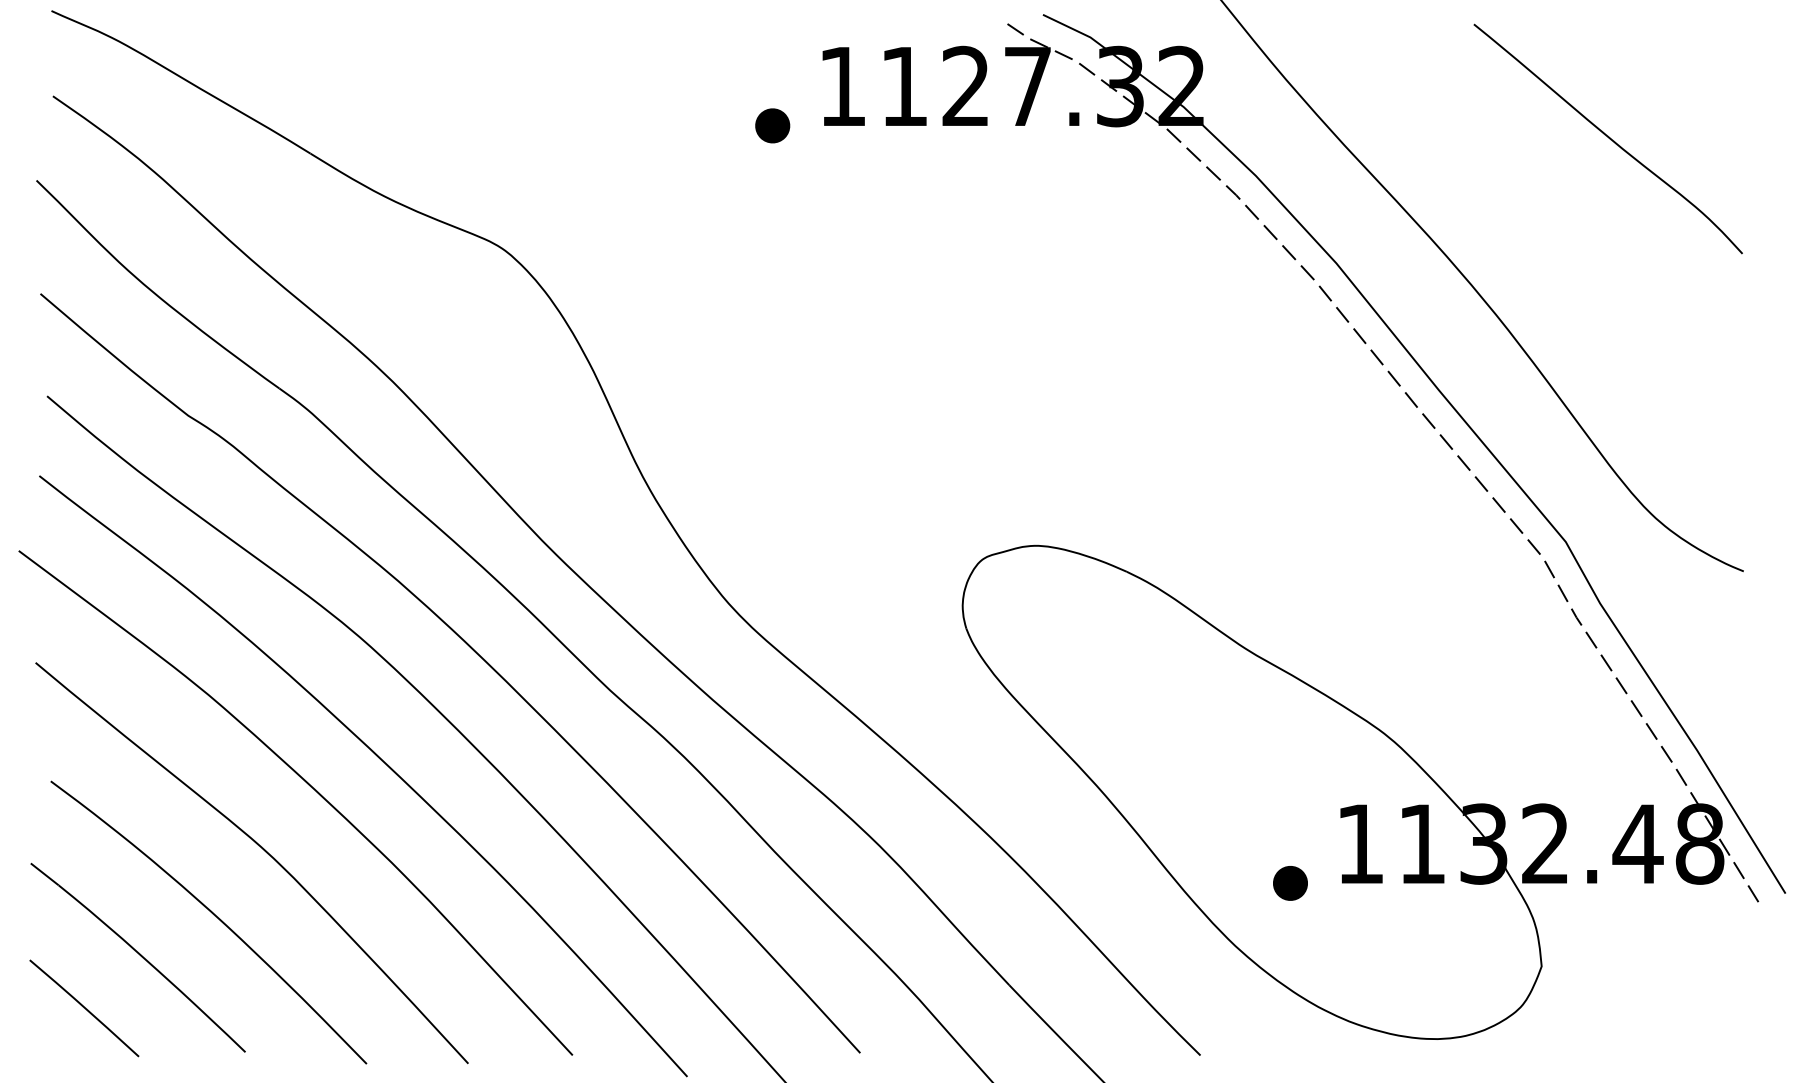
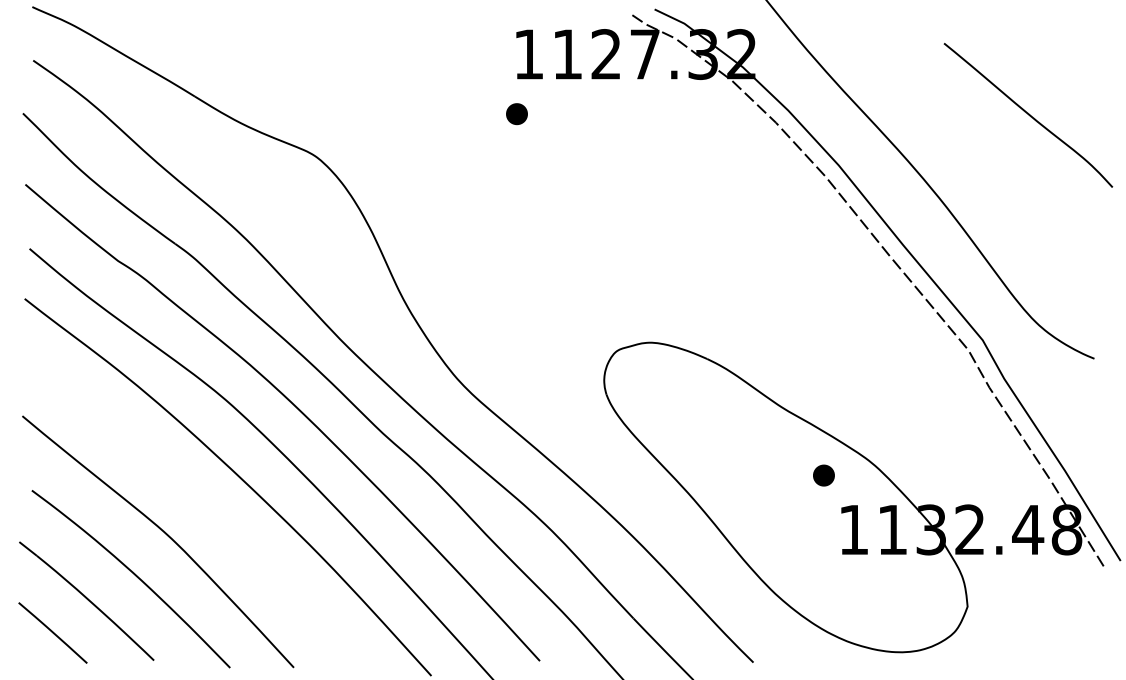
part: (771, 126) -> (516, 114), moved
curve: (1608, 139) -> (1028, 115), moved
curve: (309, 787) -> (194, 494), removed
part: (1289, 883) -> (823, 475), moved

